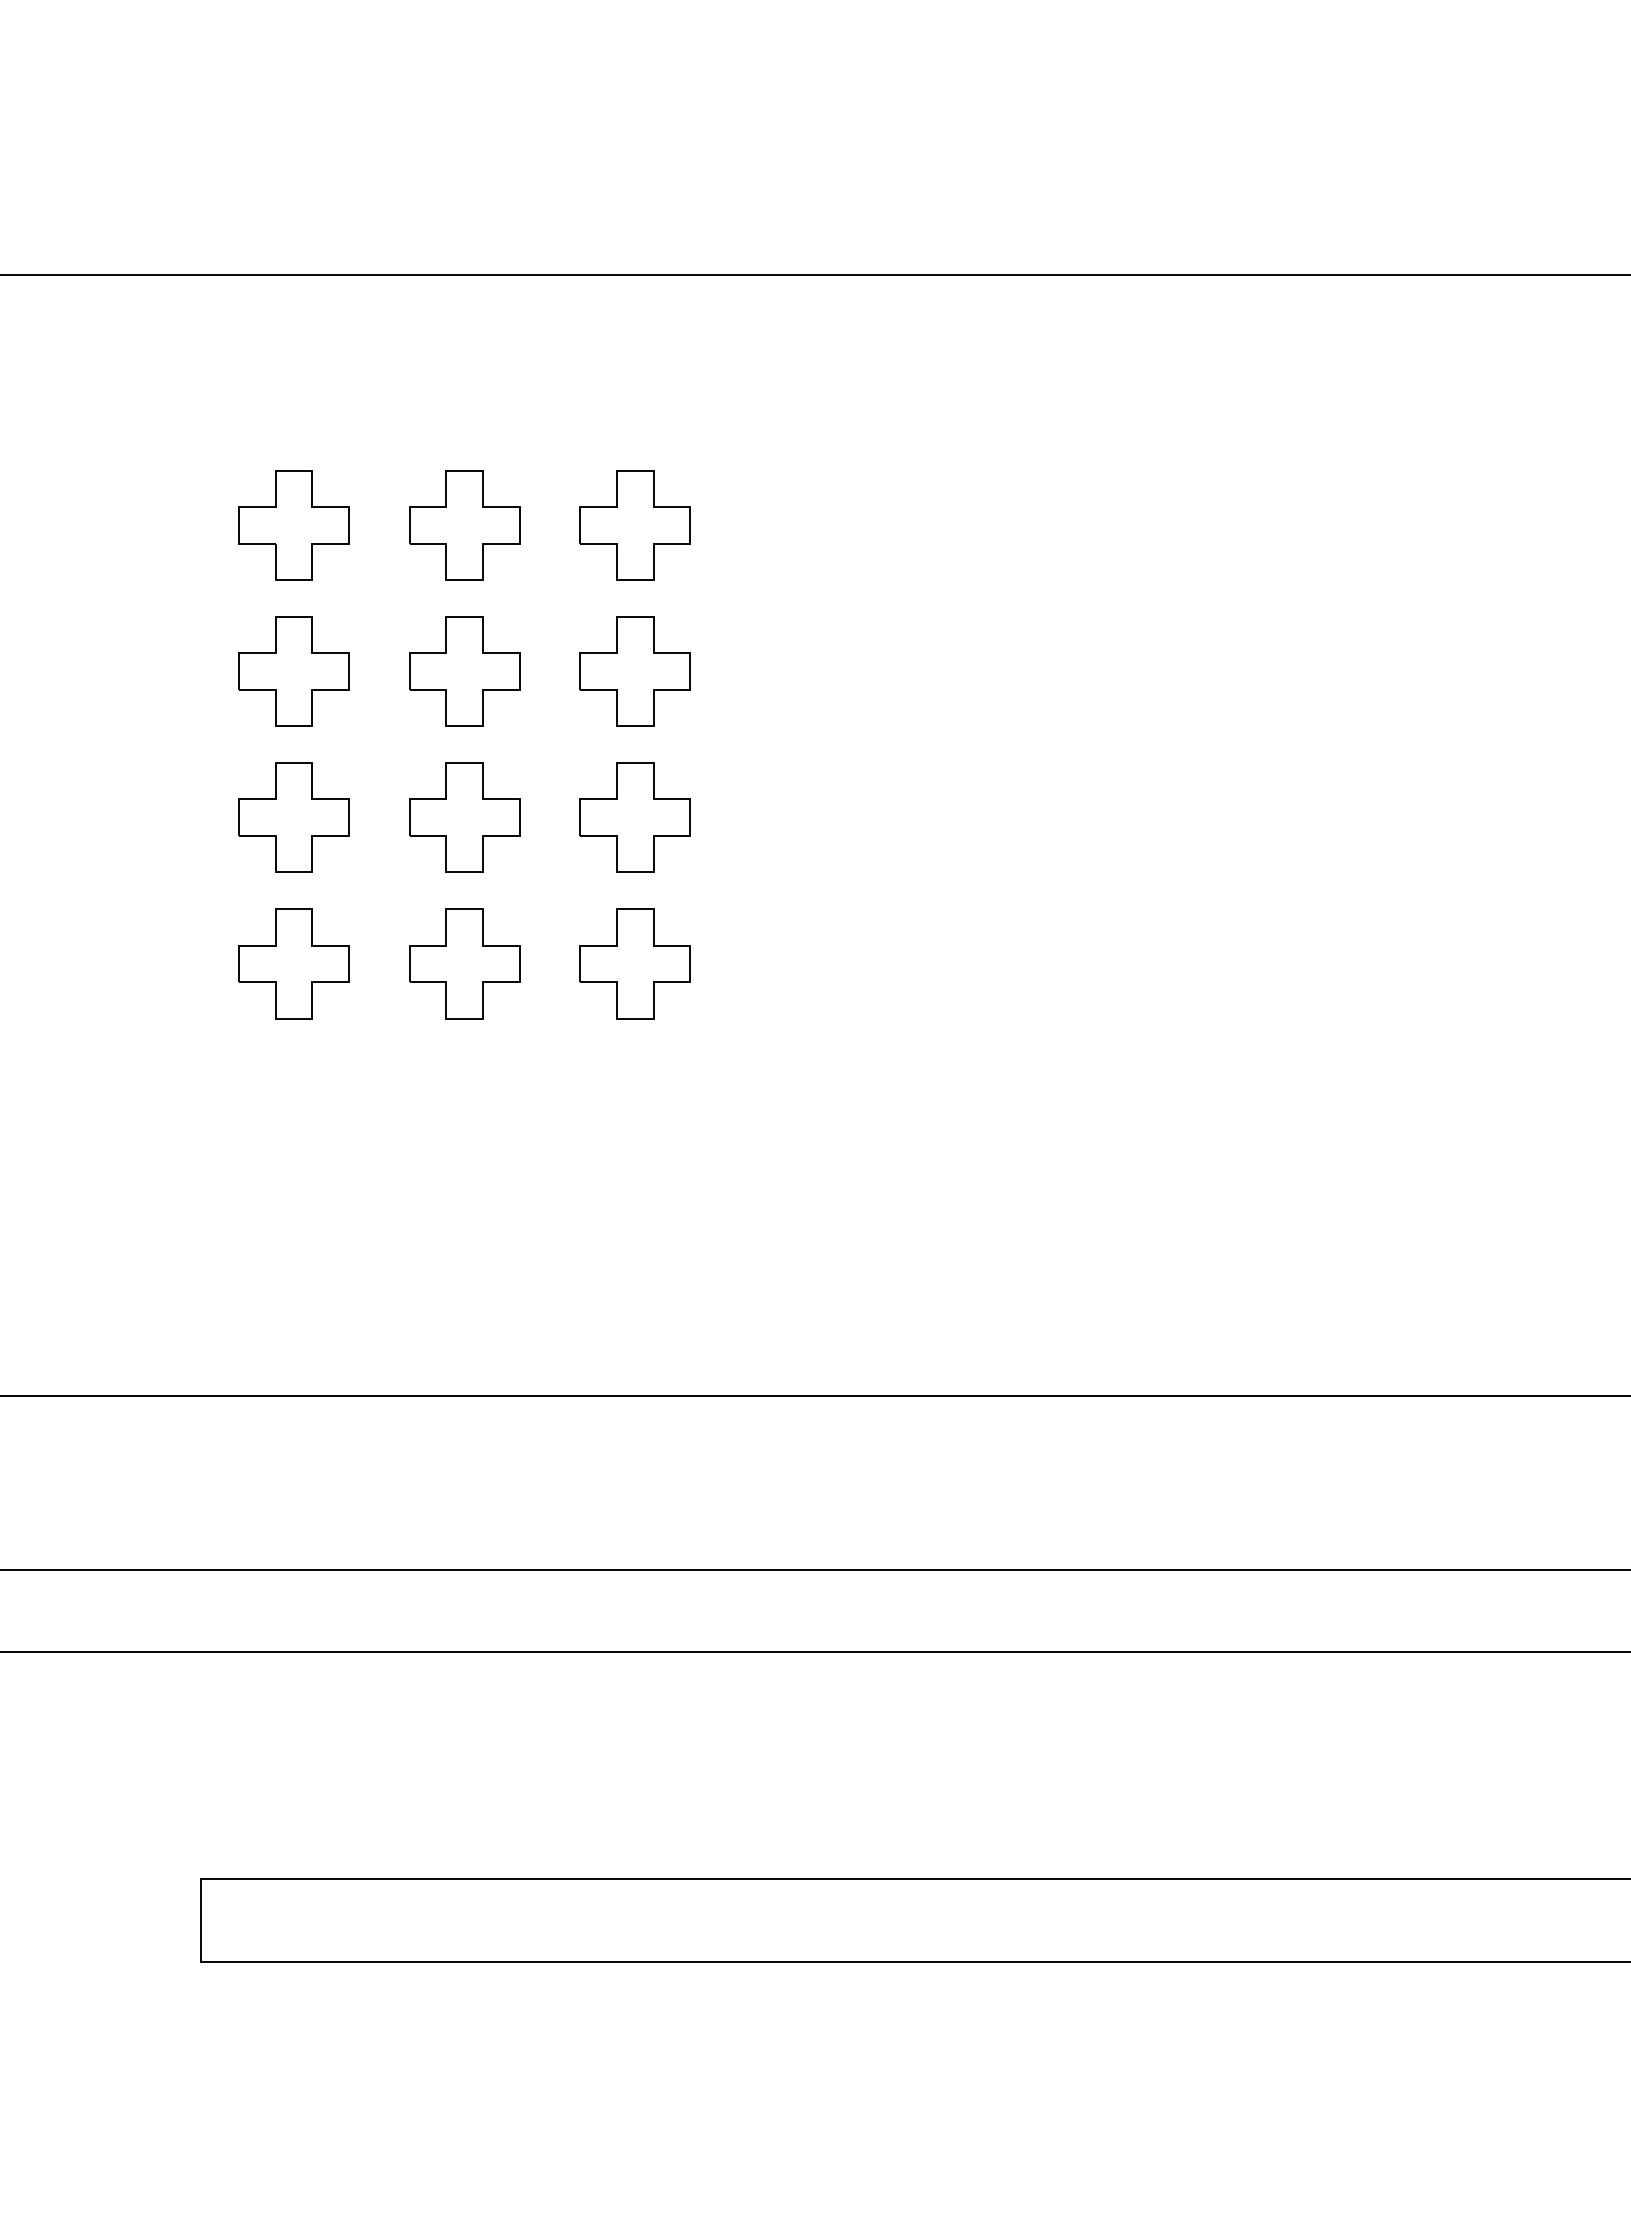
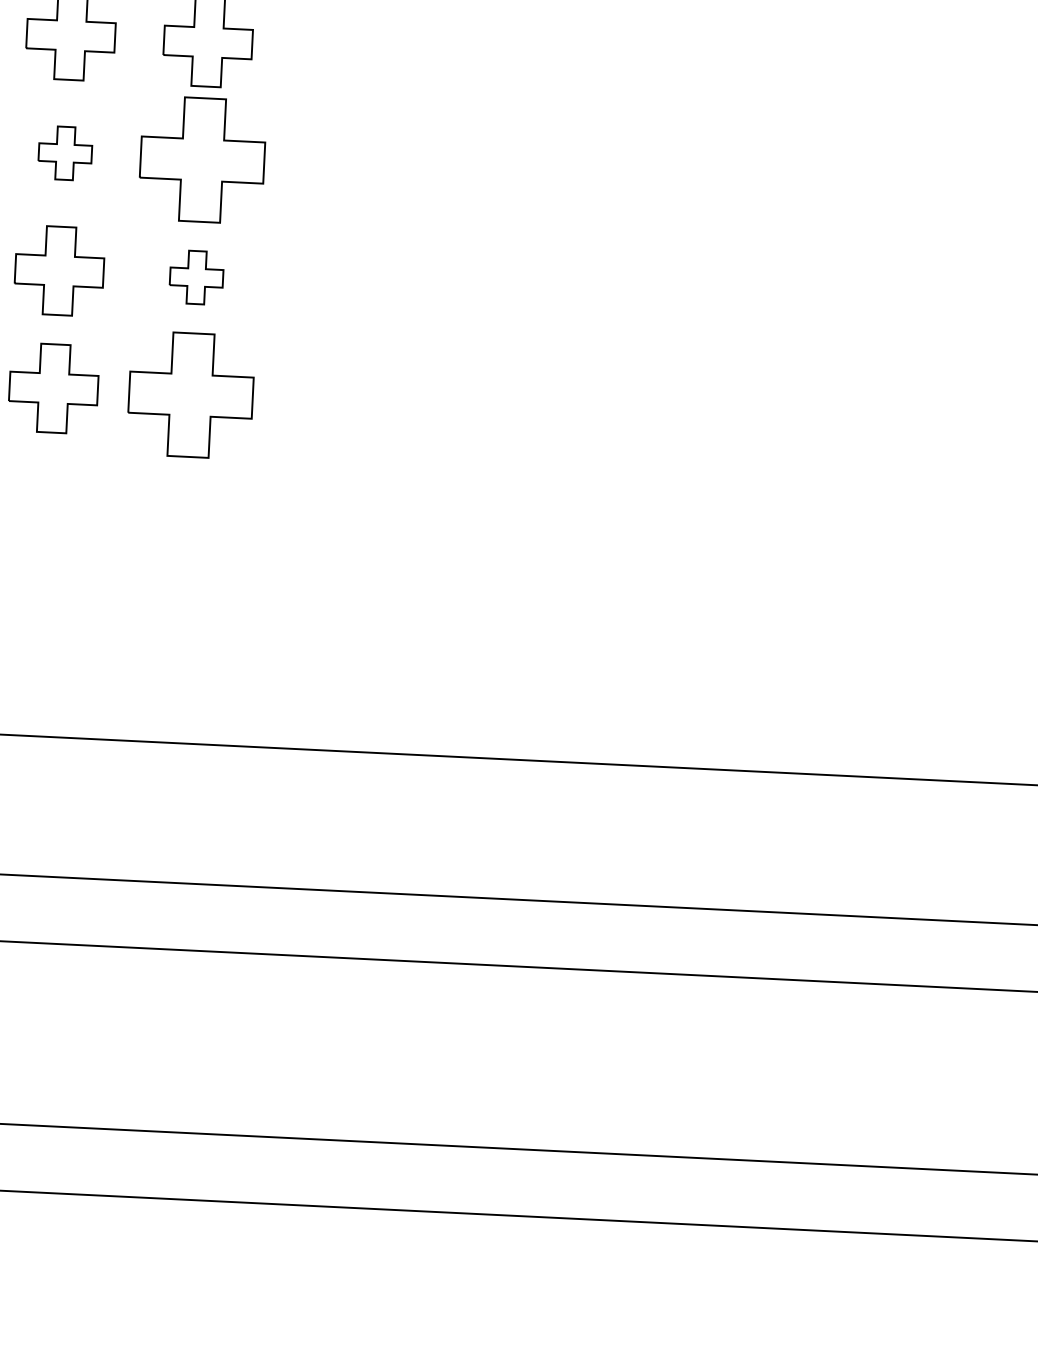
part: (464, 671) -> (65, 153), size x0.6
part: (634, 671) -> (201, 160), size x1.4
part: (634, 817) -> (196, 277), size x0.6
part: (634, 963) -> (190, 394), size x1.4

